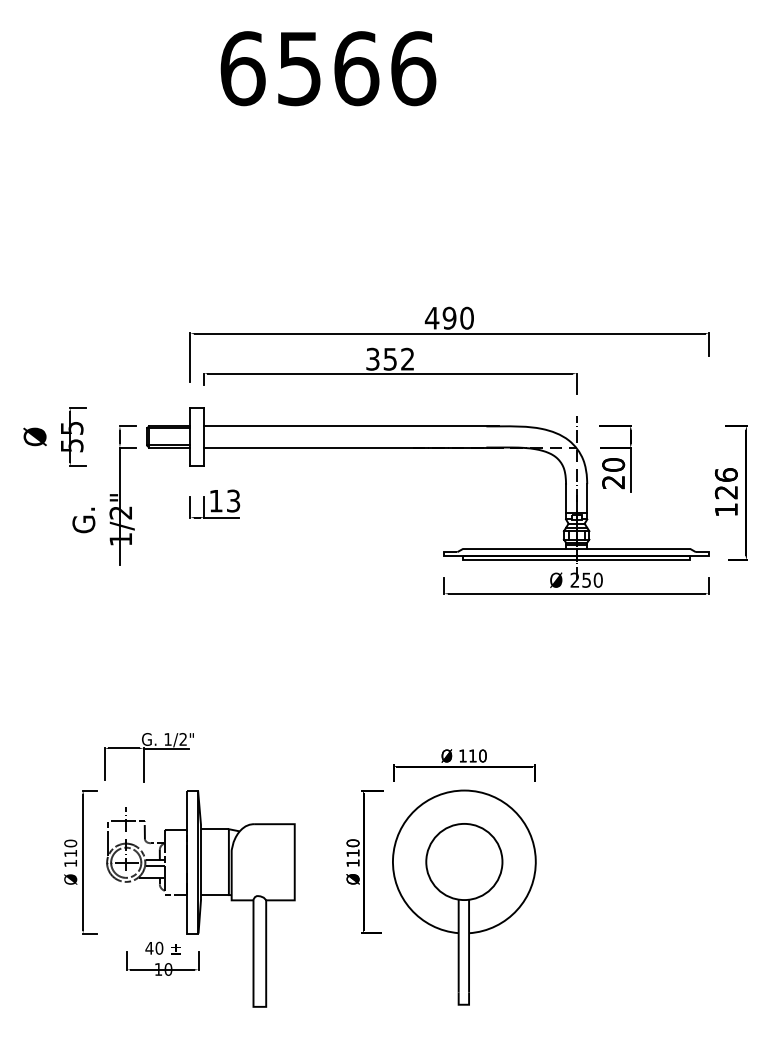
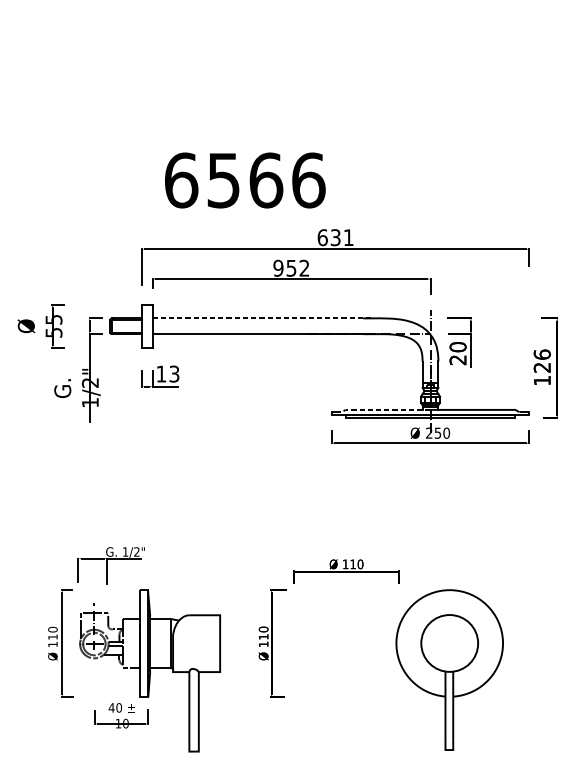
text: (328, 68) -> (245, 180), moved
text: (448, 317) -> (334, 237), 490 -> 631
text: (372, 359) -> (278, 268), 352 -> 952
line: (351, 426) -> (262, 318), solid -> dashed
line: (515, 549) -> (384, 410), solid -> dashed
part: (464, 897) -> (449, 669), moved

